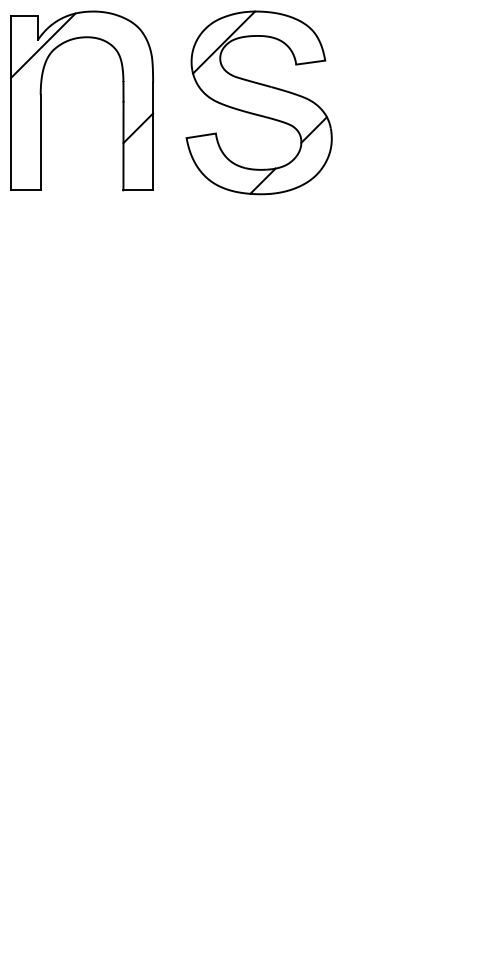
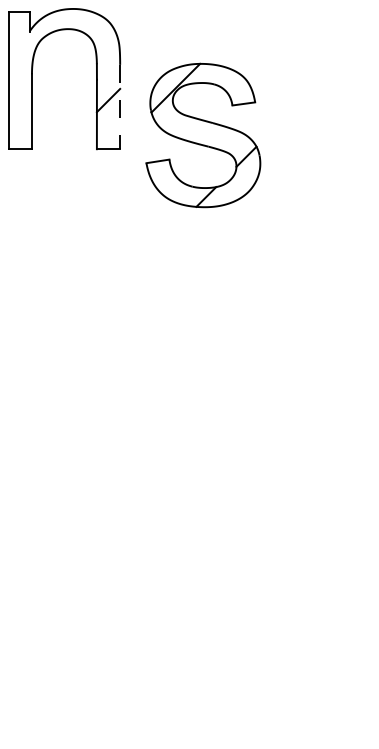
line: (43, 45) -> (34, 35), removed
part: (258, 102) -> (202, 135), moved
line: (153, 136) -> (120, 106), solid -> dashed

